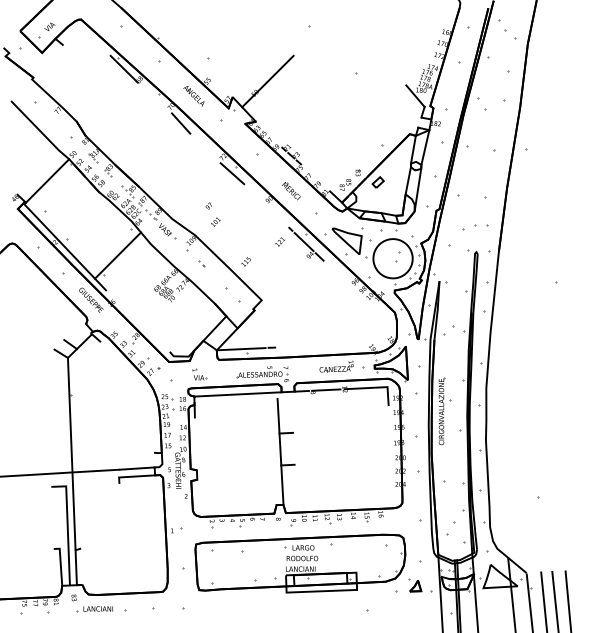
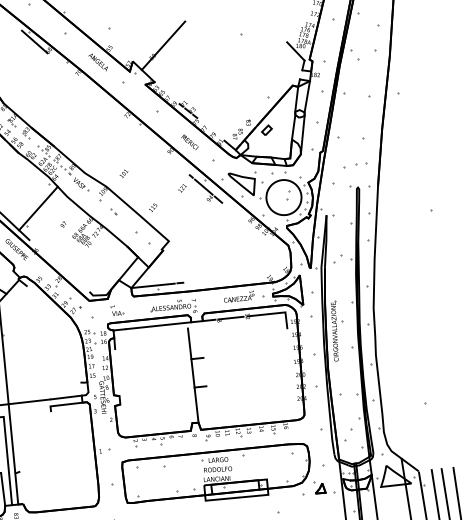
line: (181, 123) -> (88, 87), removed
line: (232, 173) -> (136, 129), removed
text: (208, 205) -> (63, 224), moved

